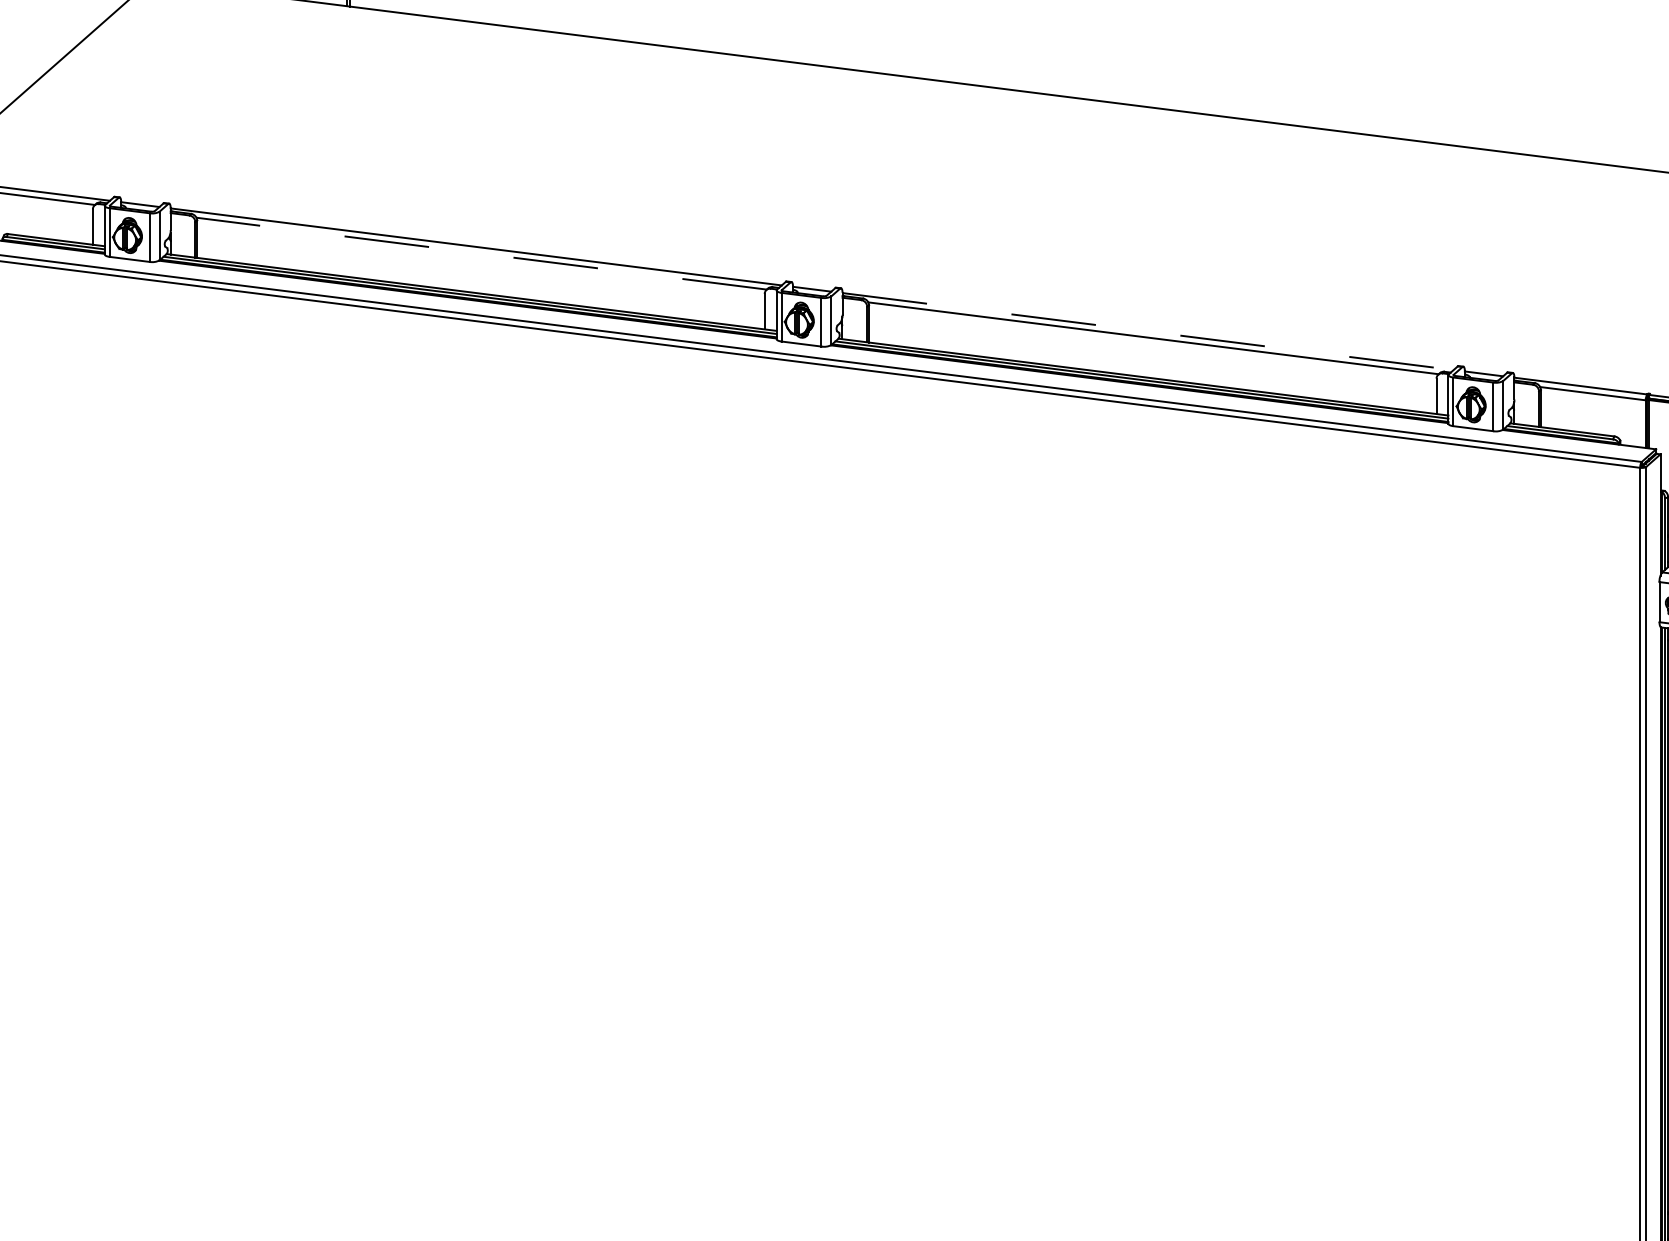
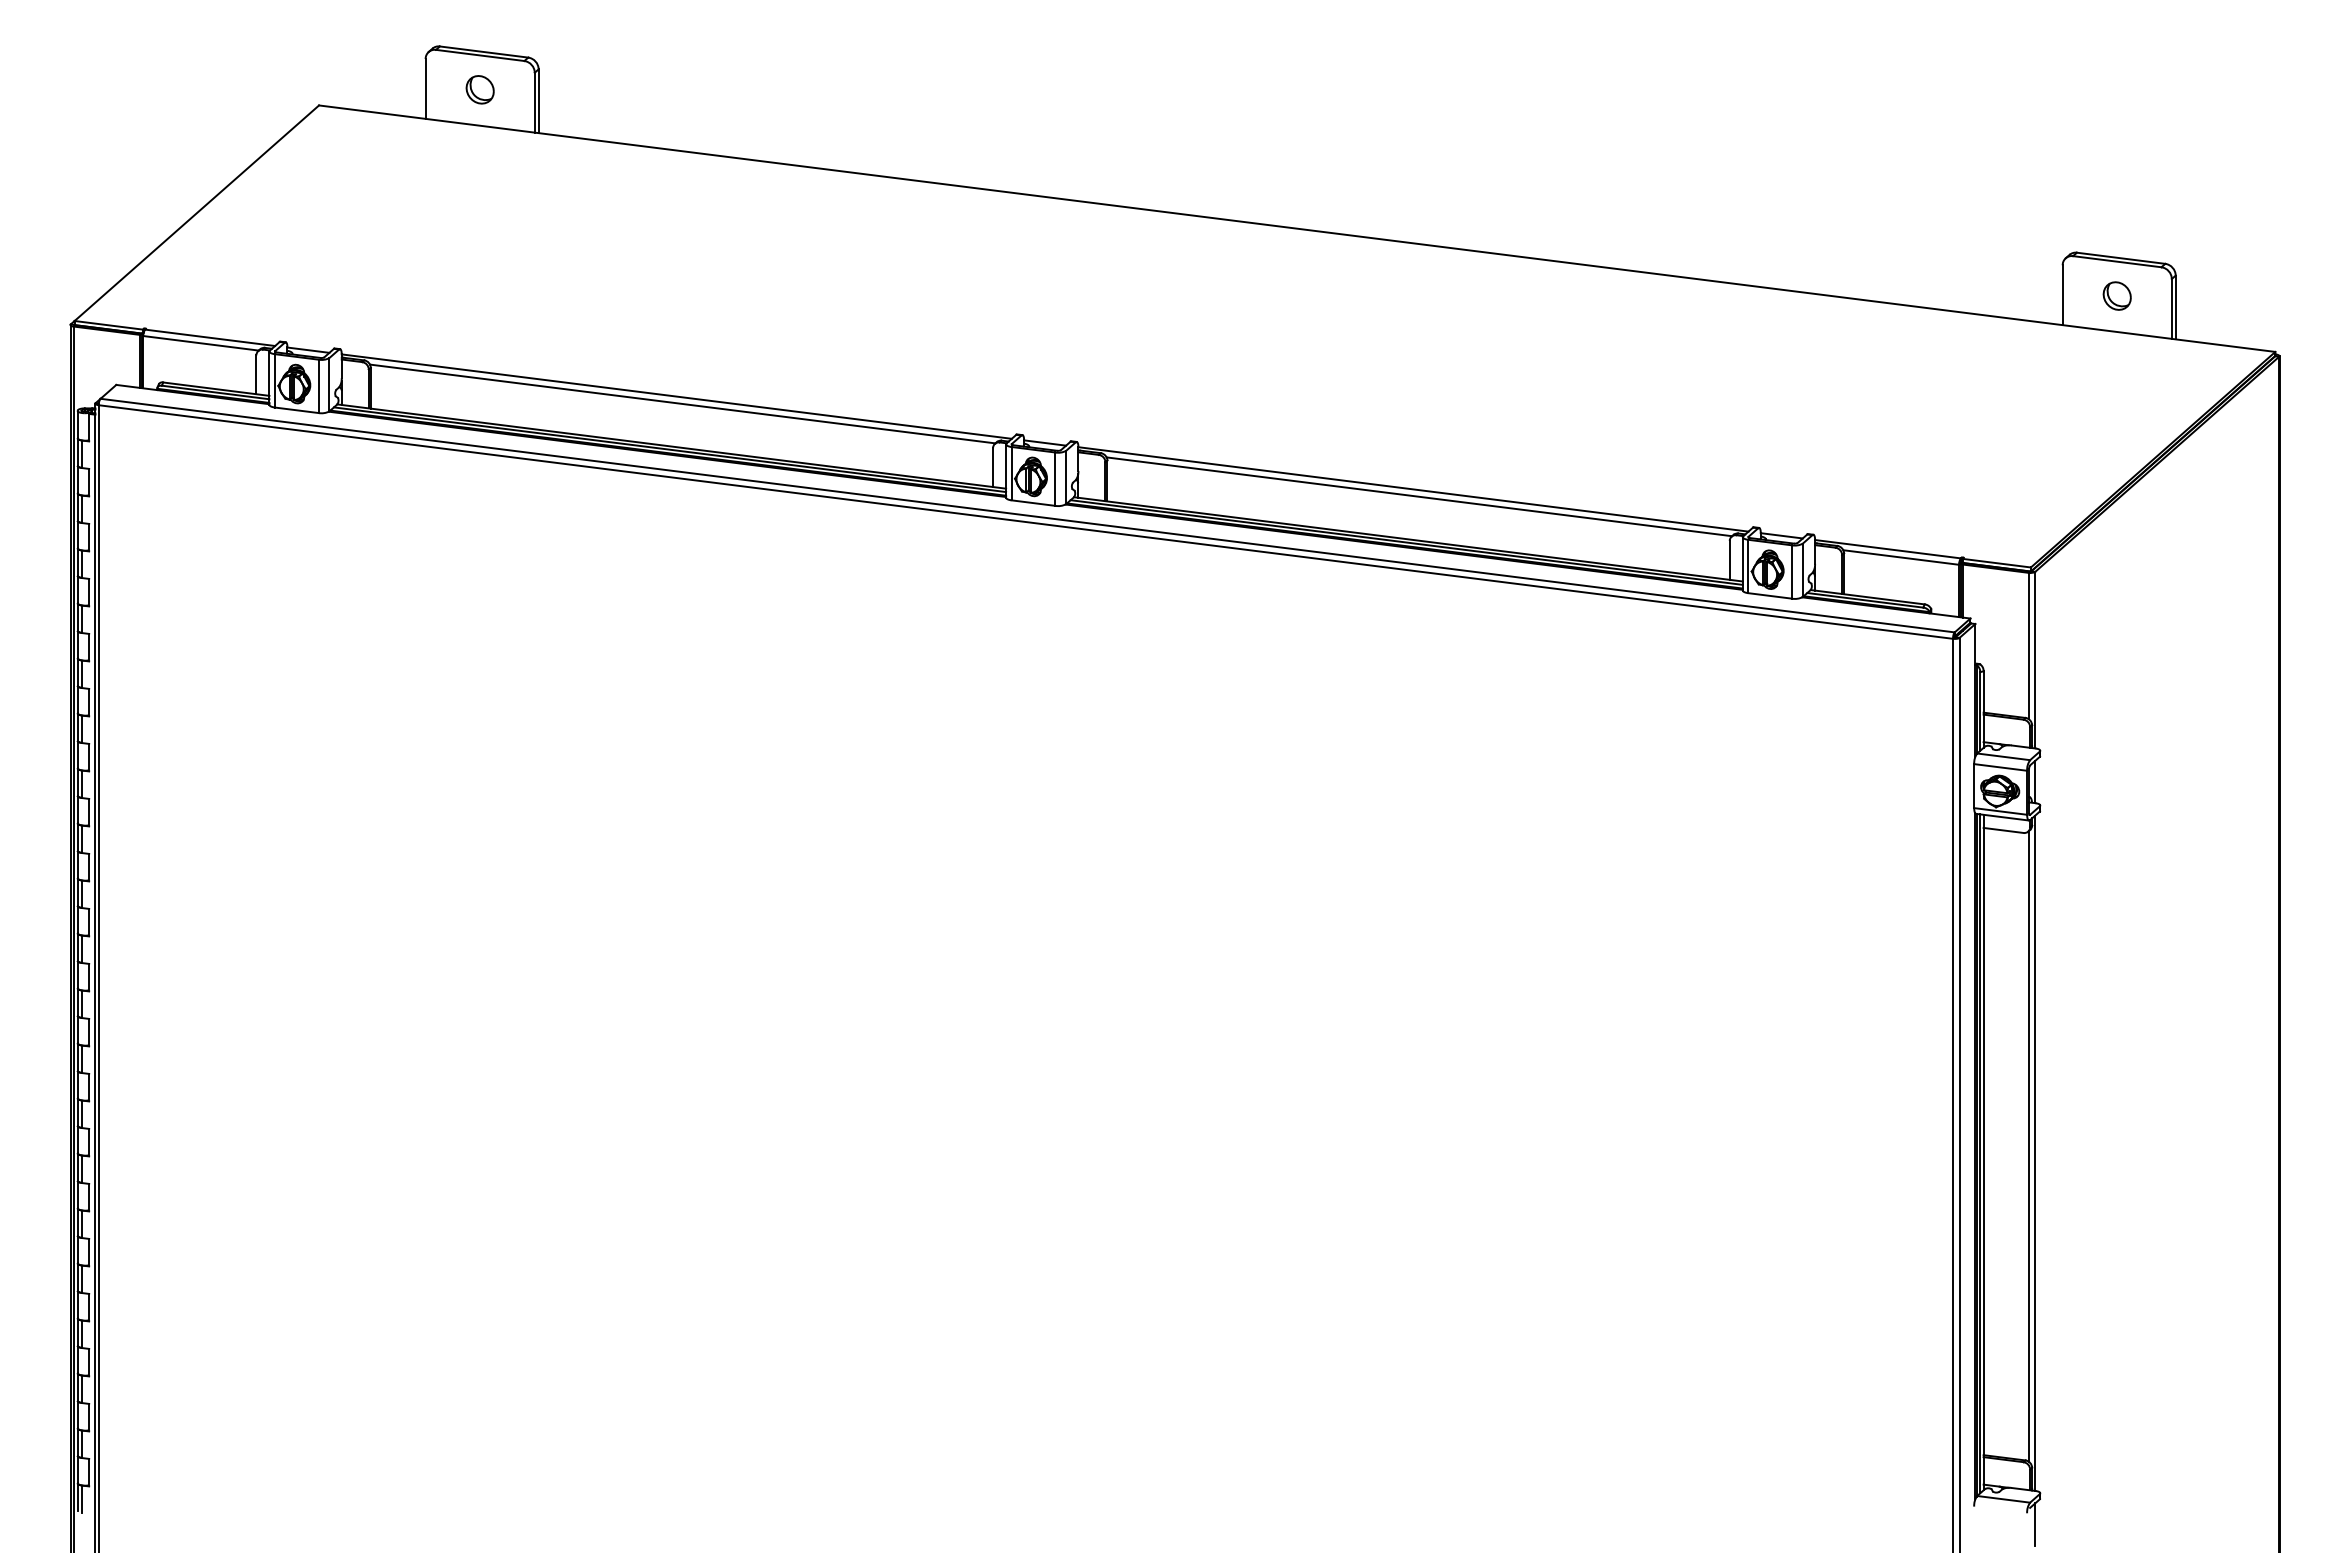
line: (481, 253) -> (682, 403), dashed -> solid
line: (1148, 331) -> (1413, 489), dashed -> solid

